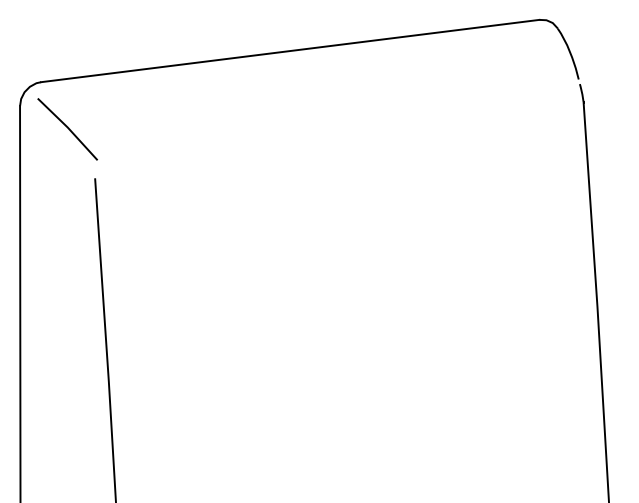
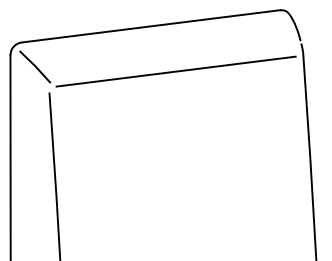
line: (337, 137) -> (175, 71), added

